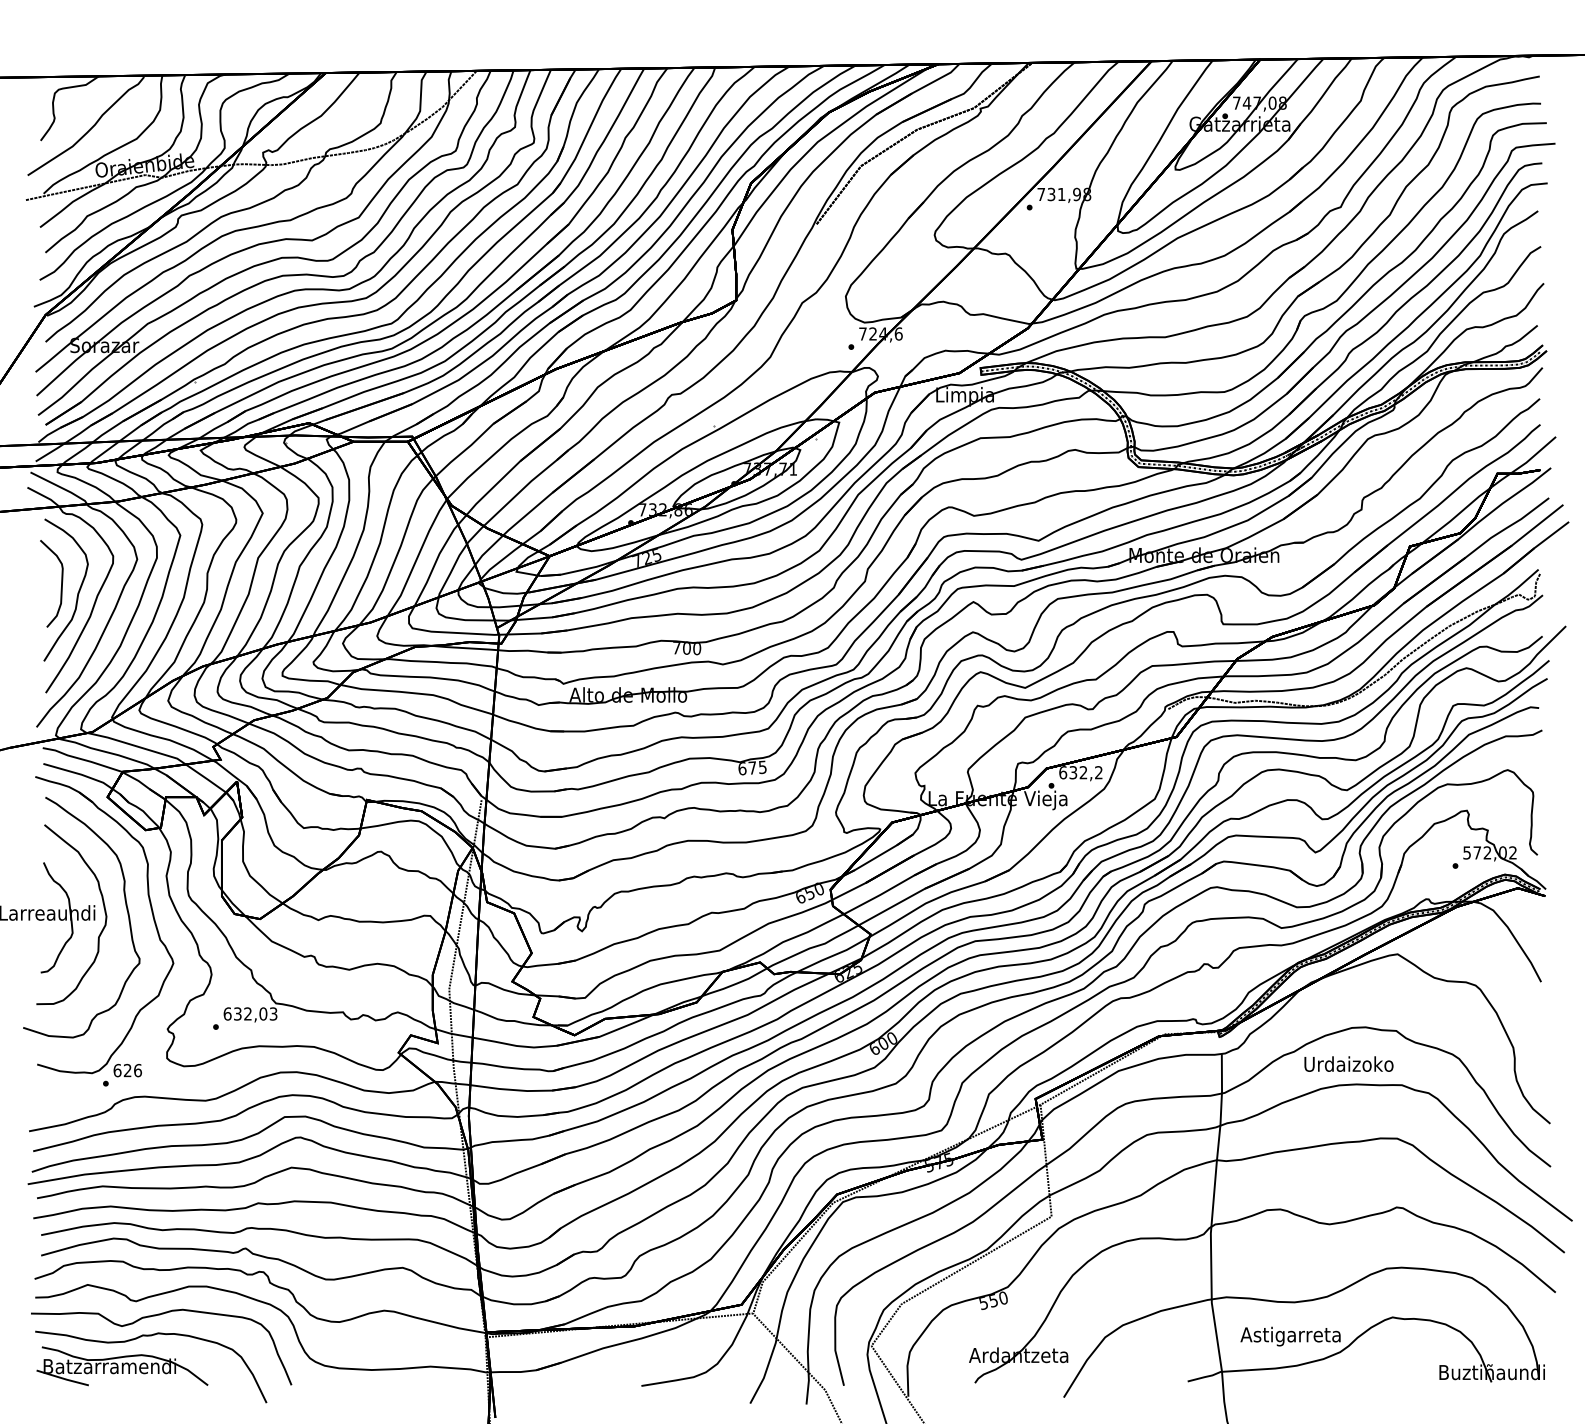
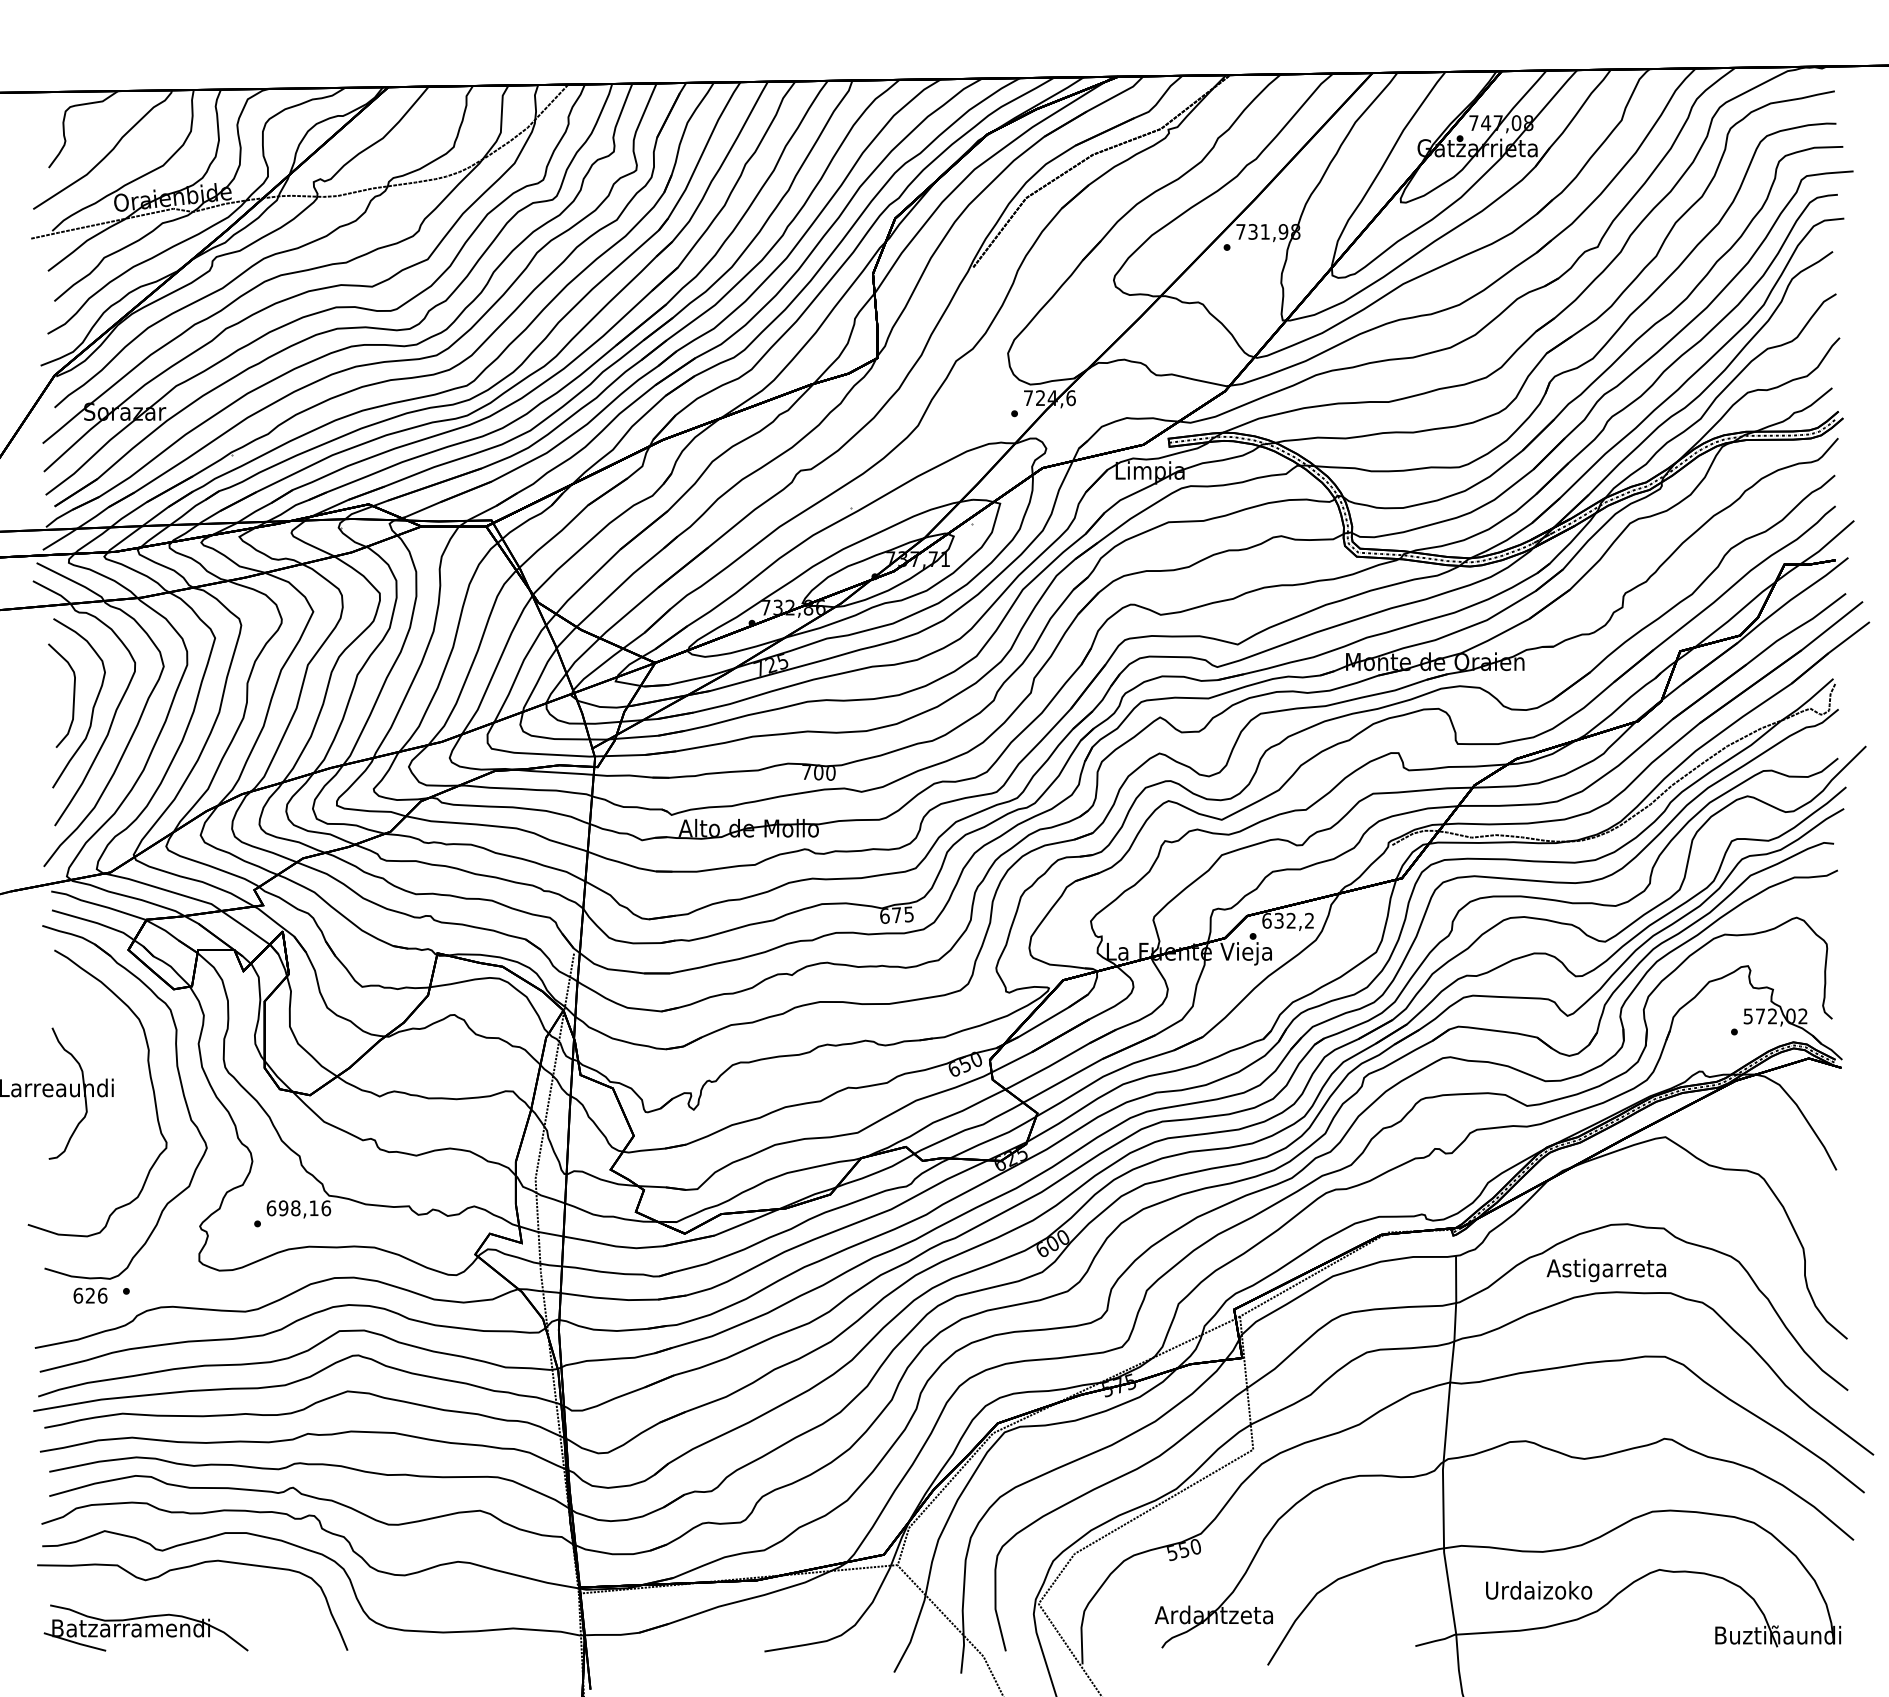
curve: (103, 906) -> (123, 1080), removed
text: (255, 1014) -> (304, 1208), 632,03 -> 698,16
text: (1348, 1066) -> (1606, 1270), Urdaizoko -> Astigarreta
text: (127, 1070) -> (90, 1295), moved
curve: (151, 1336) -> (180, 1592), removed
text: (1290, 1336) -> (1537, 1592), Astigarreta -> Urdaizoko

